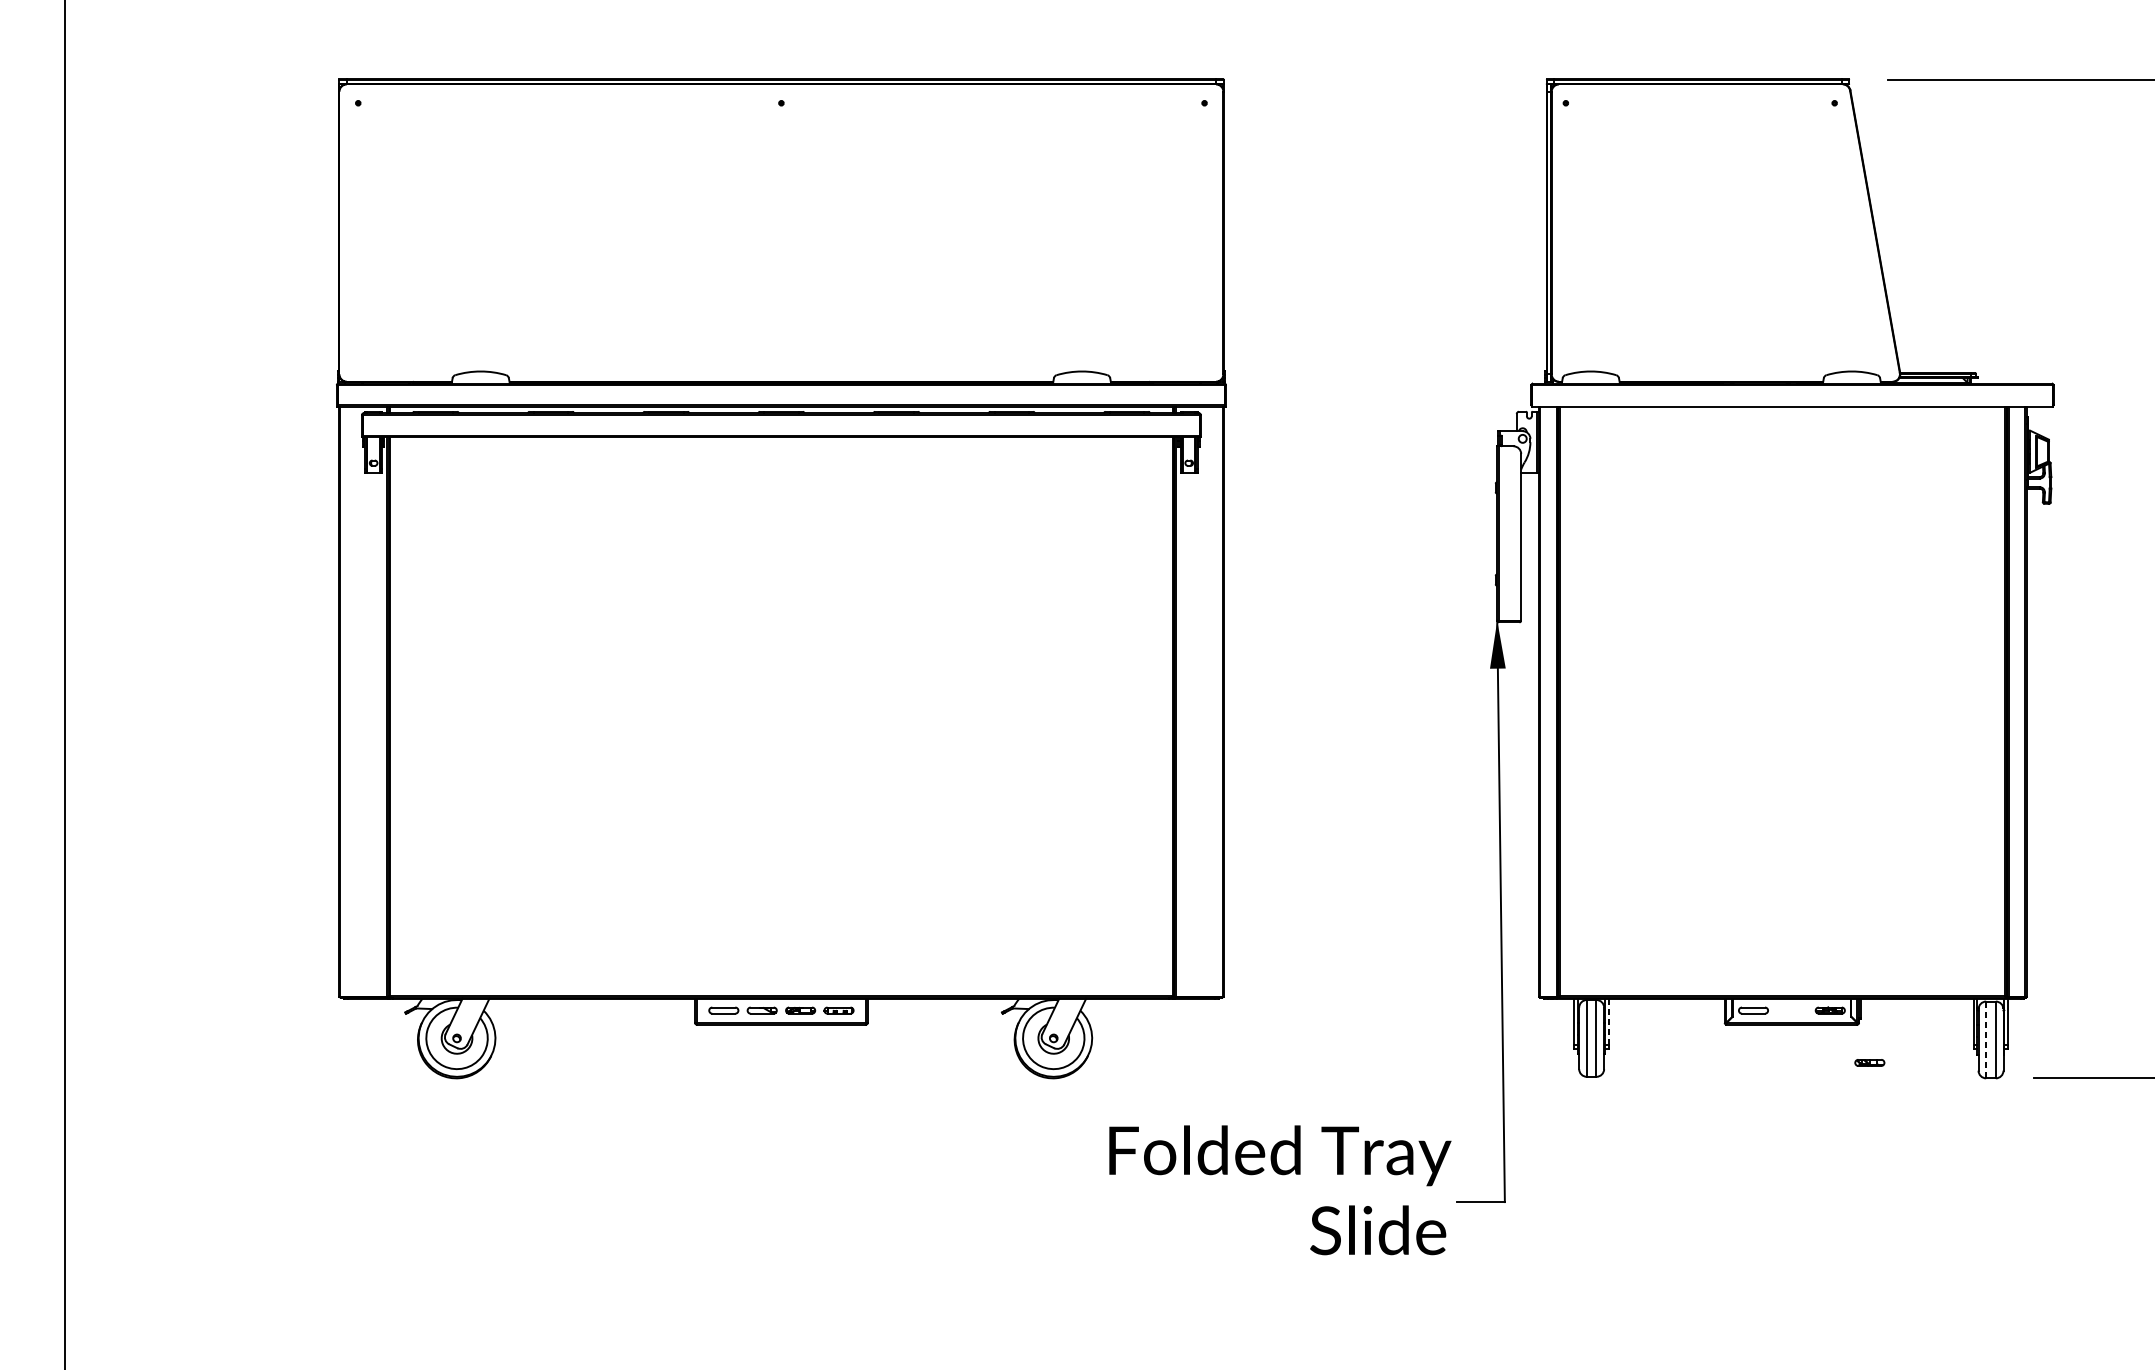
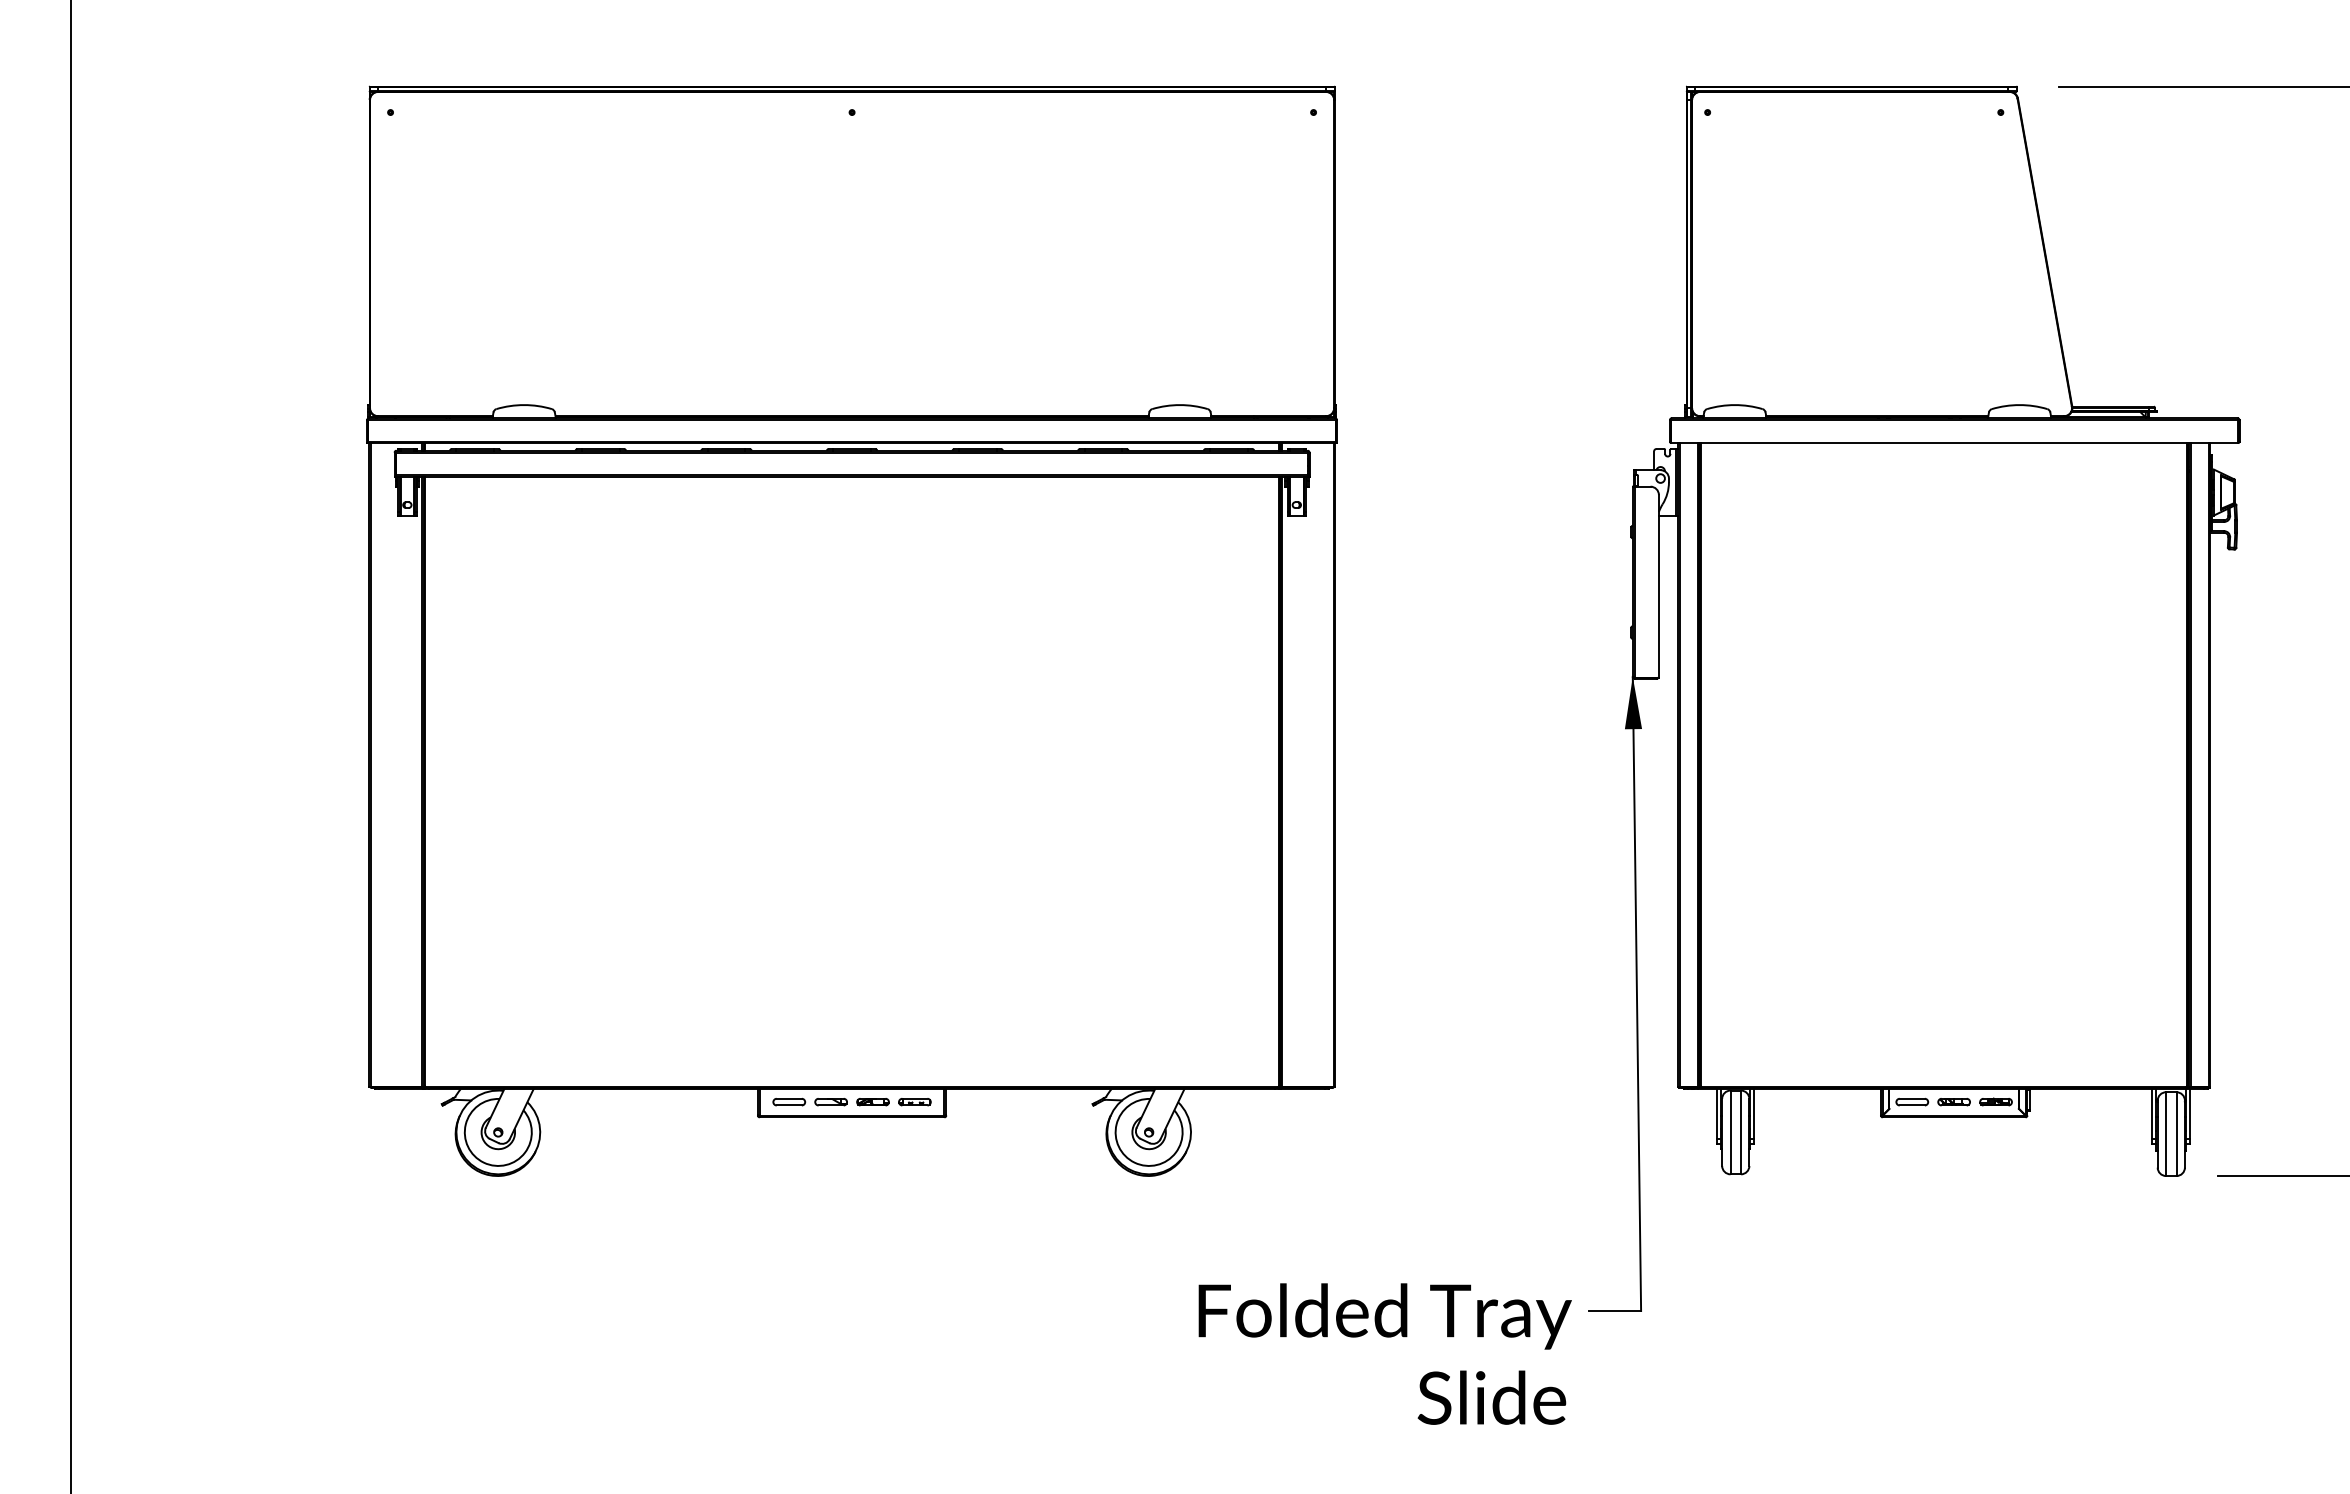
line: (1608, 1021) -> (1754, 1114), dashed -> solid
line: (1986, 1040) -> (2166, 1134), dashed -> solid
part: (1869, 1063) -> (1953, 1102), moved
text: (1279, 1189) -> (1384, 1353), moved

